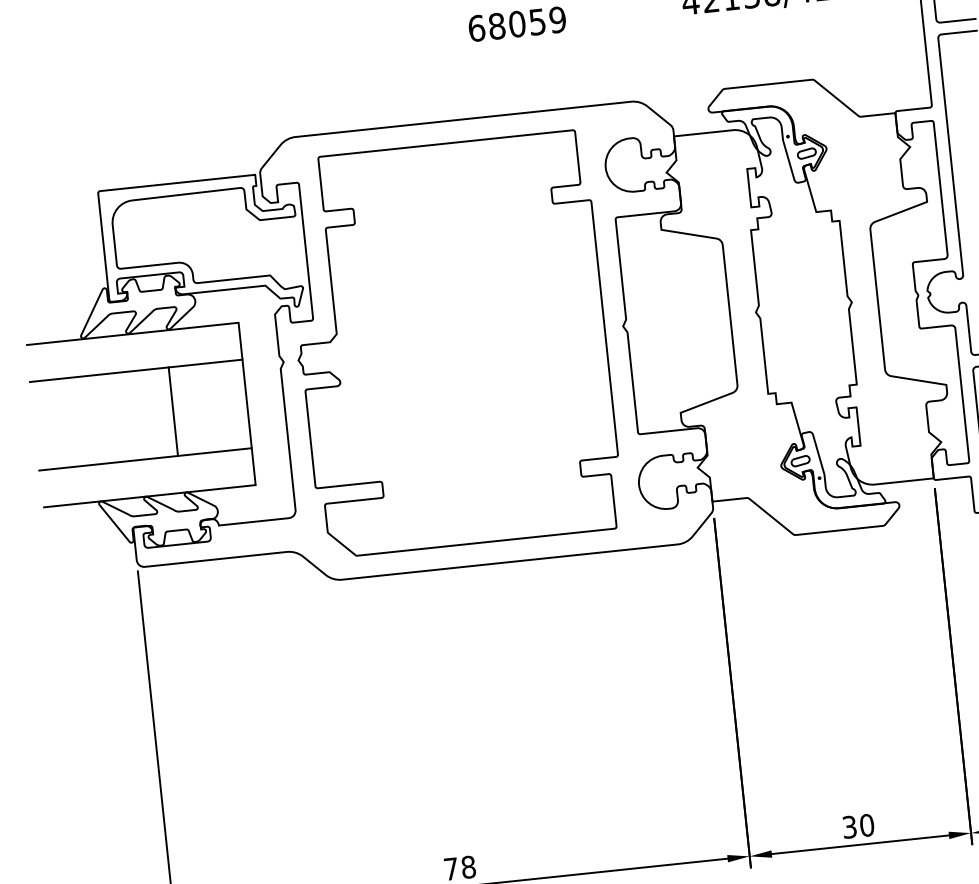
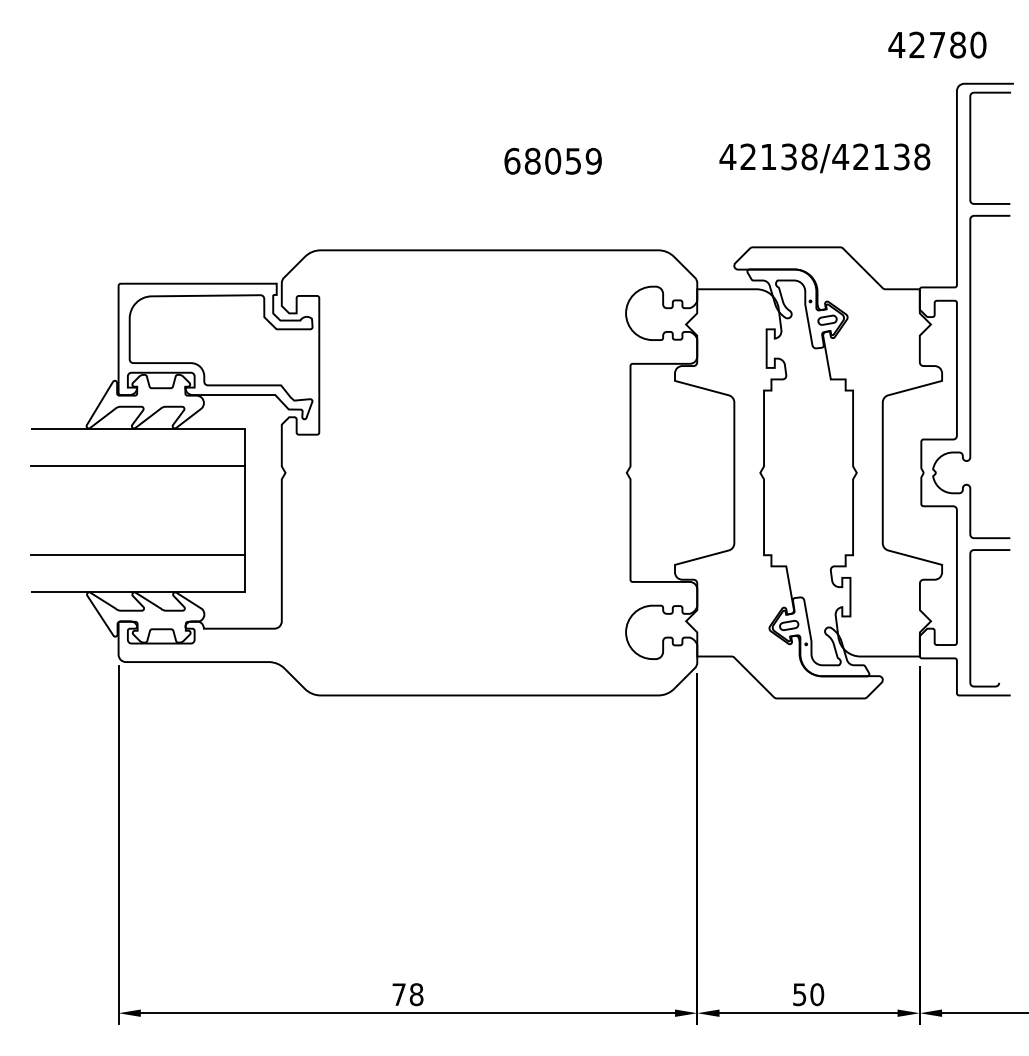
part: (451, 343) -> (454, 472), removed
line: (173, 411) -> (170, 510), removed
text: (849, 827) -> (799, 994), 30 -> 50

